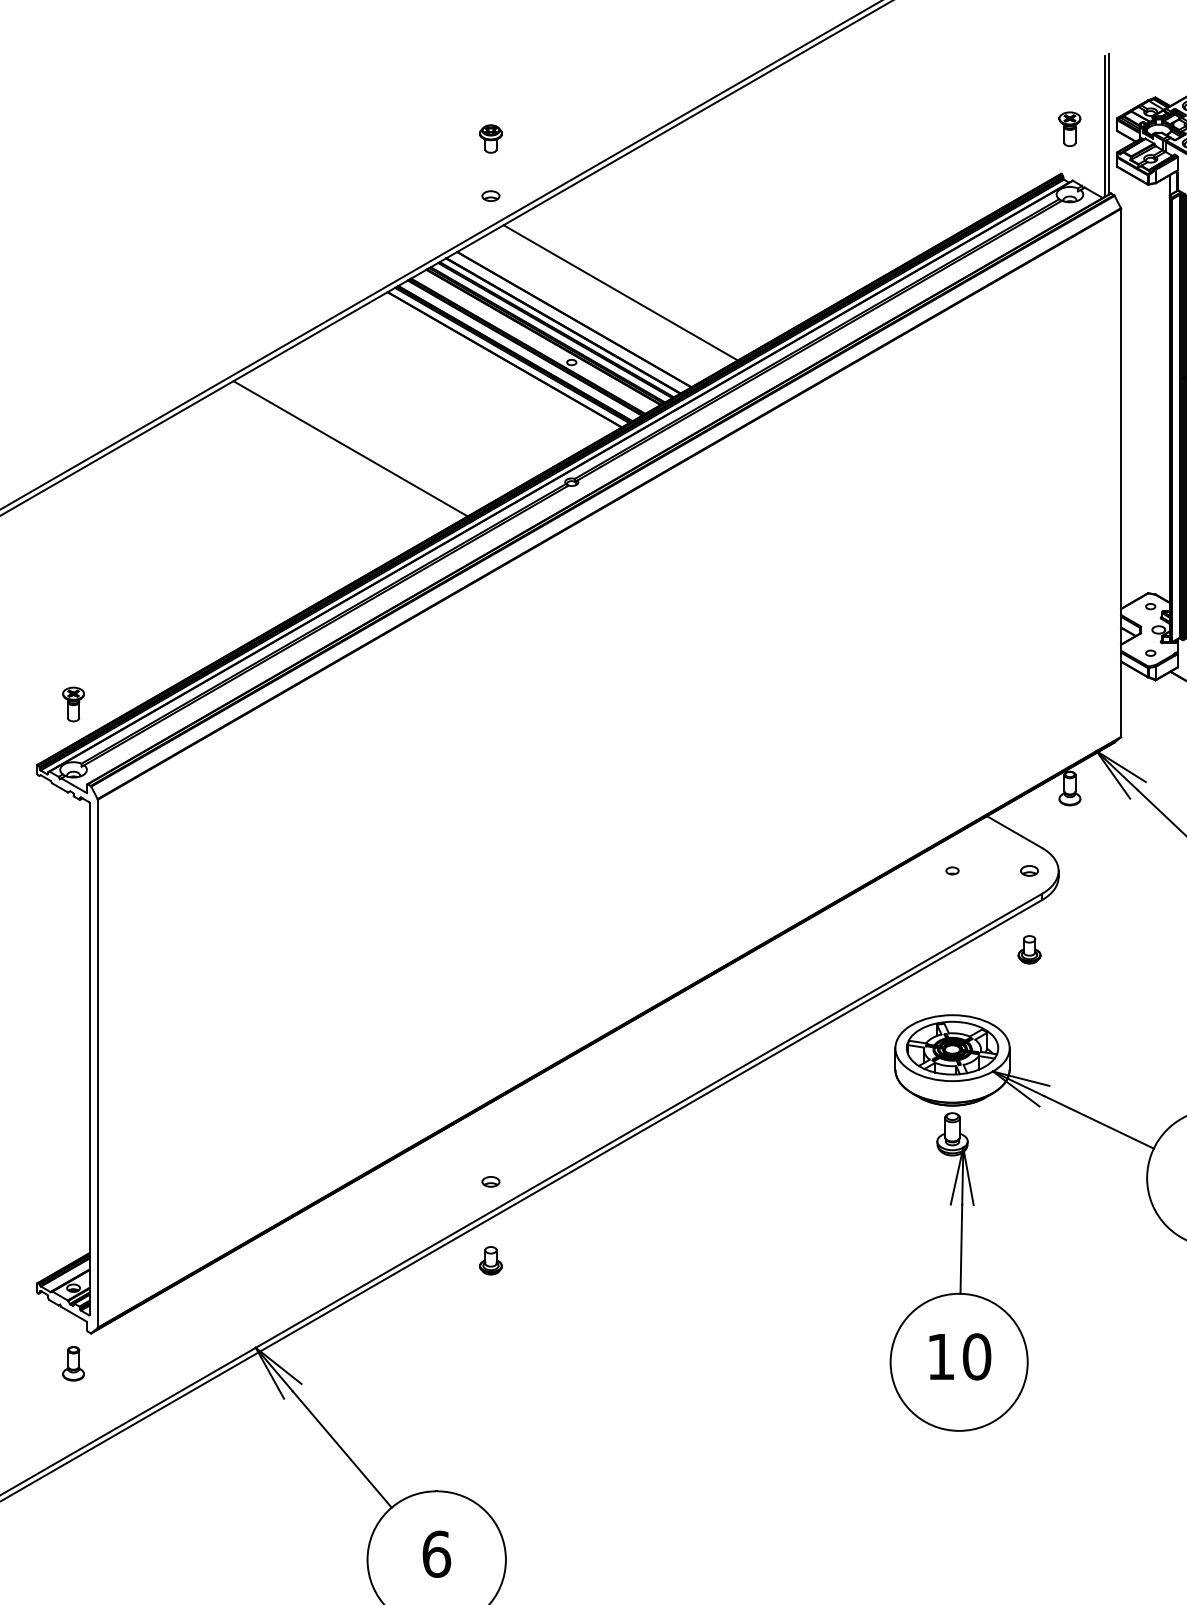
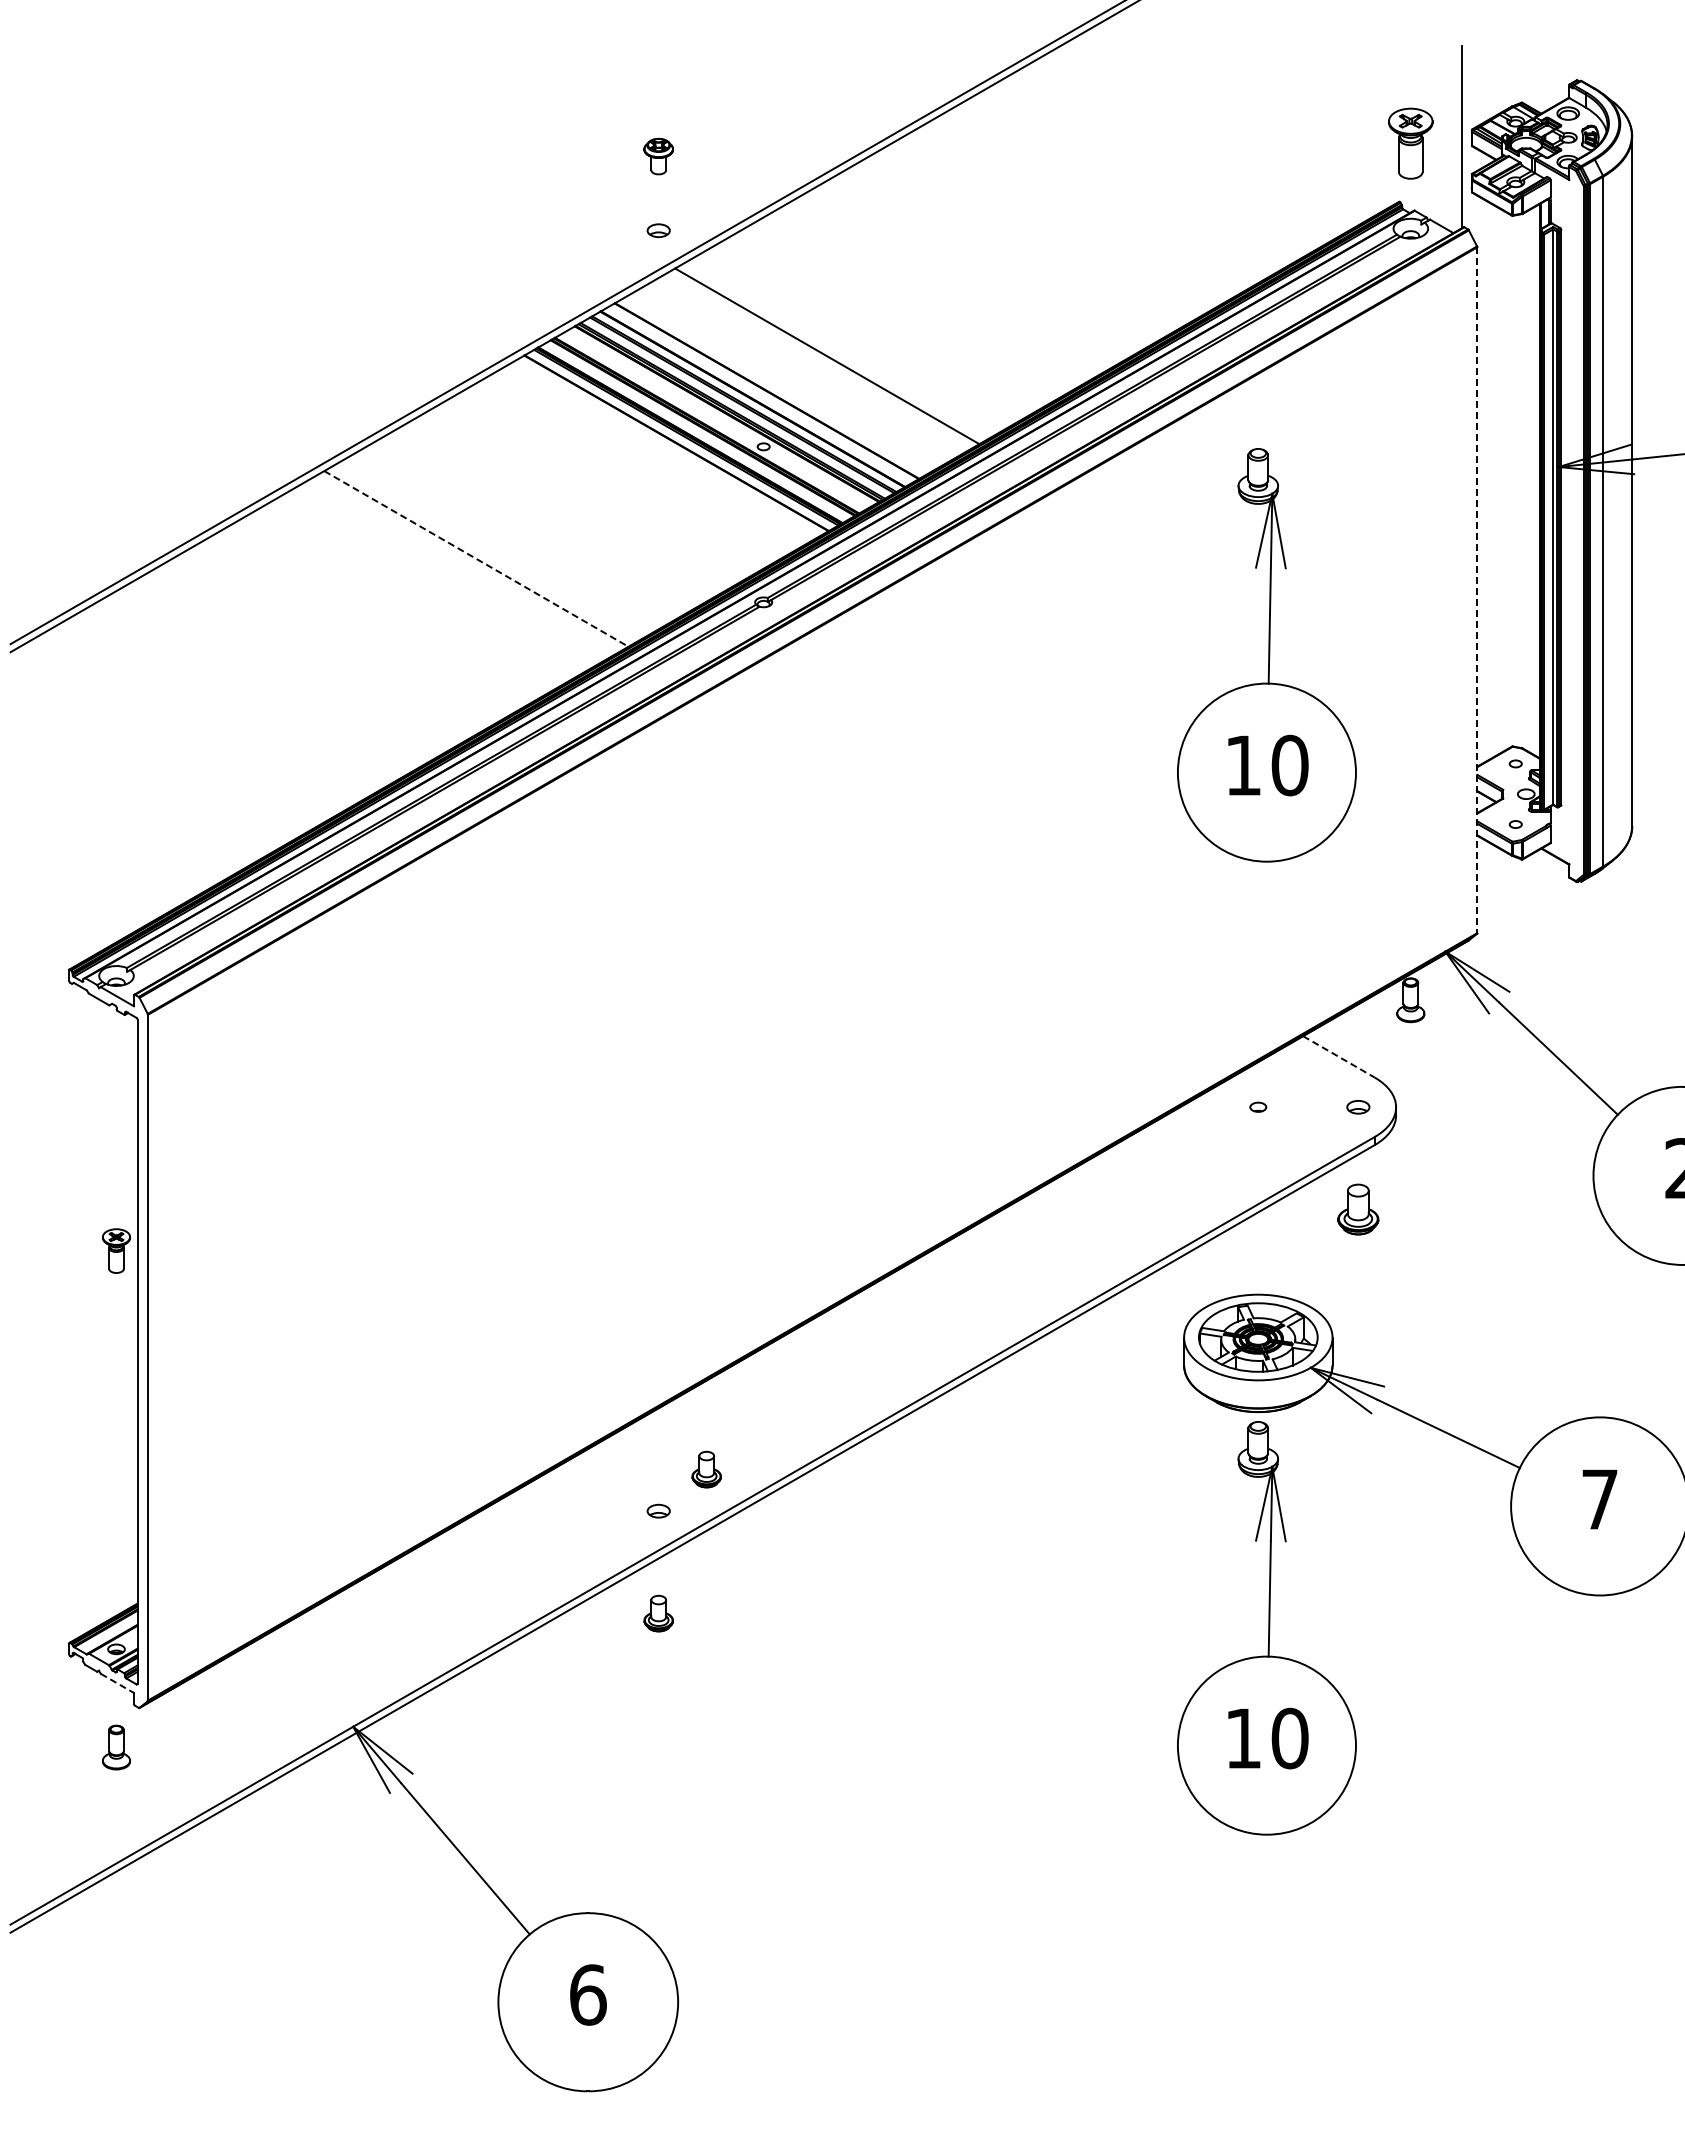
line: (1105, 125) -> (1456, 139), removed
part: (1069, 129) -> (1410, 143), size x1.6
line: (350, 448) -> (476, 558), solid -> dashed
line: (1121, 473) -> (1477, 590), solid -> dashed
part: (958, 523) -> (1266, 655), added
part: (73, 704) -> (116, 1250), moved
line: (1015, 832) -> (1339, 1057), solid -> dashed
part: (1029, 949) -> (1358, 1209), size x1.4
part: (527, 1149) -> (706, 1469), added
line: (74, 1314) -> (117, 1683), solid -> dashed

